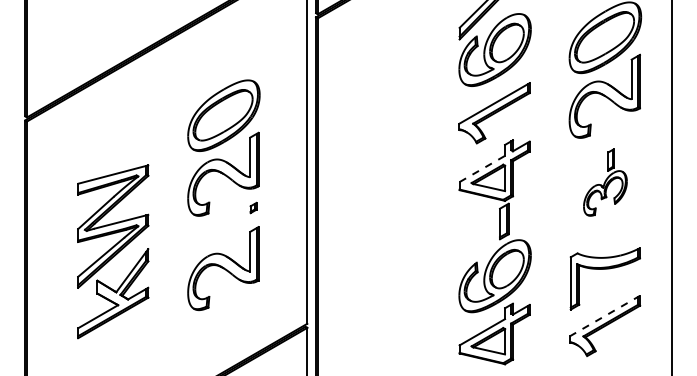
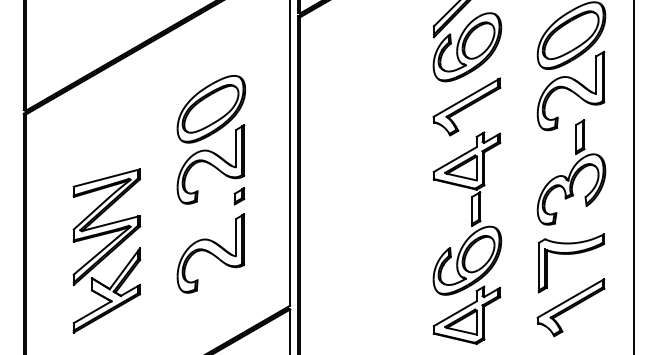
line: (482, 168) -> (455, 159), dashed -> solid
part: (605, 182) -> (571, 172), size x1.67
part: (253, 207) -> (239, 195), size x1.67
part: (113, 251) -> (107, 250), moved
line: (604, 316) -> (570, 298), dashed -> solid

